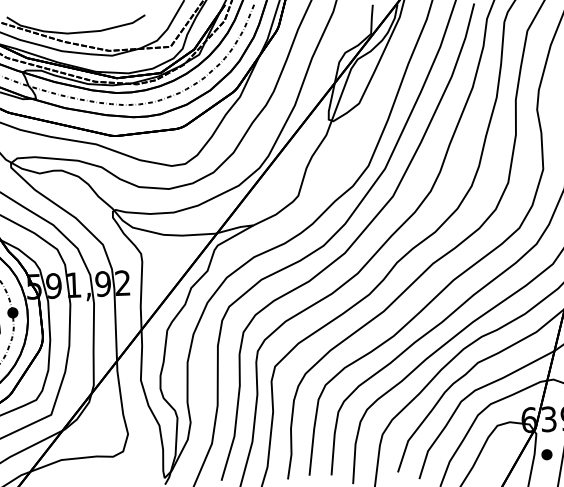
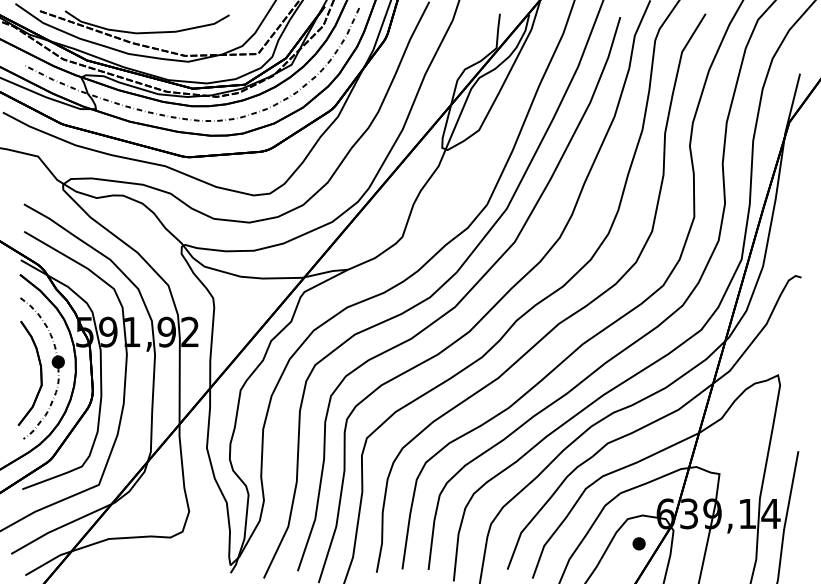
part: (546, 454) -> (638, 543), moved

